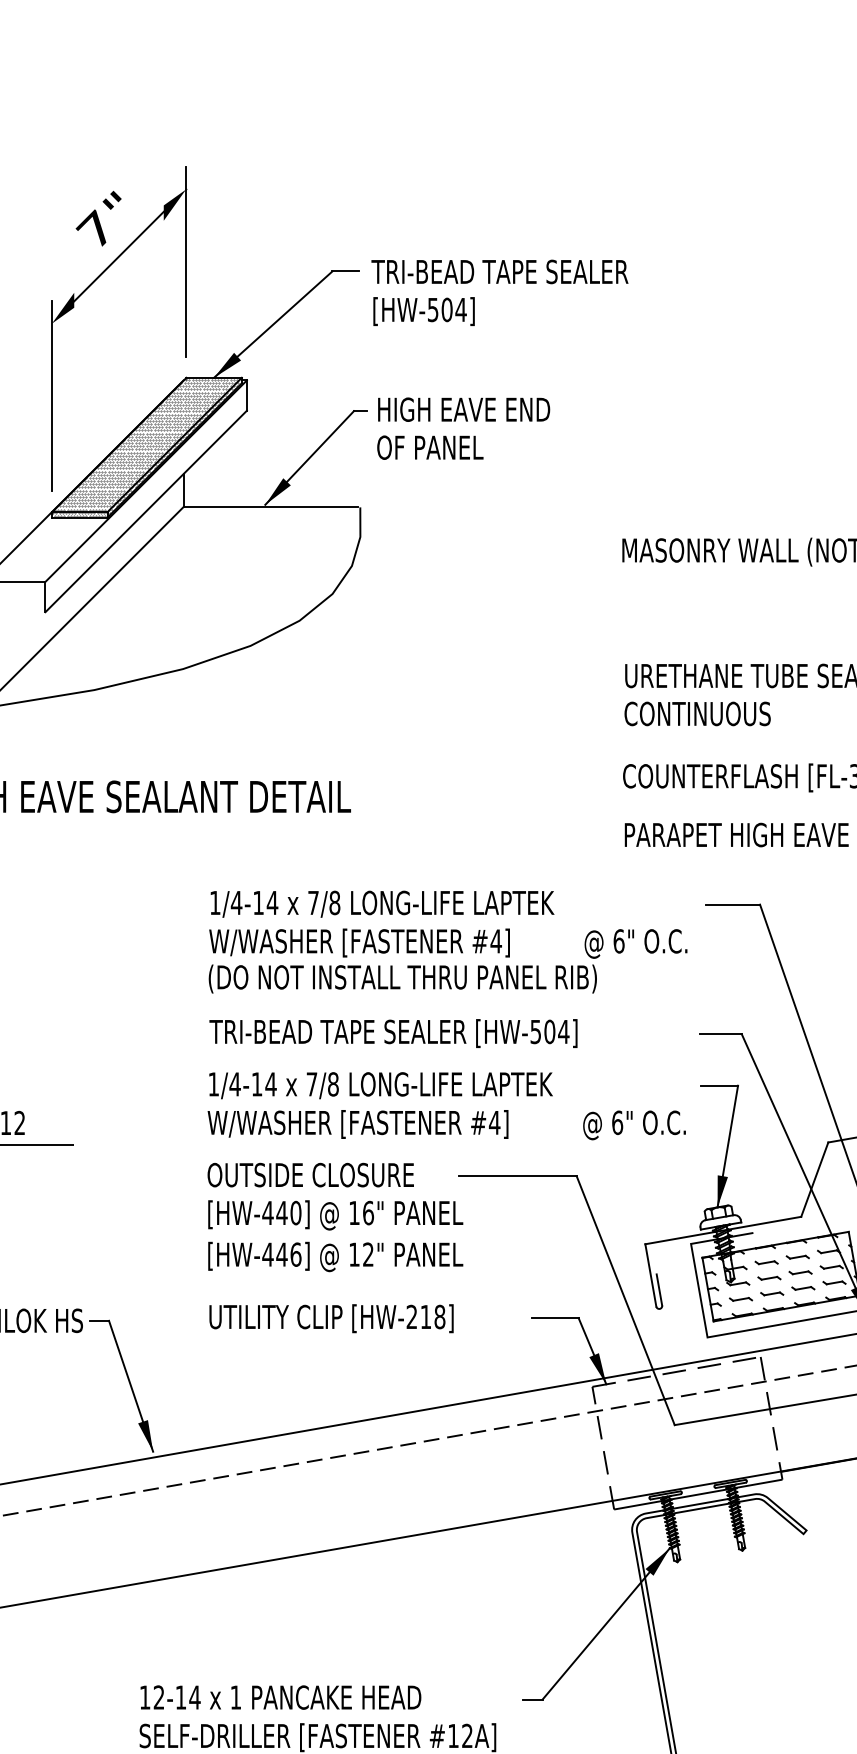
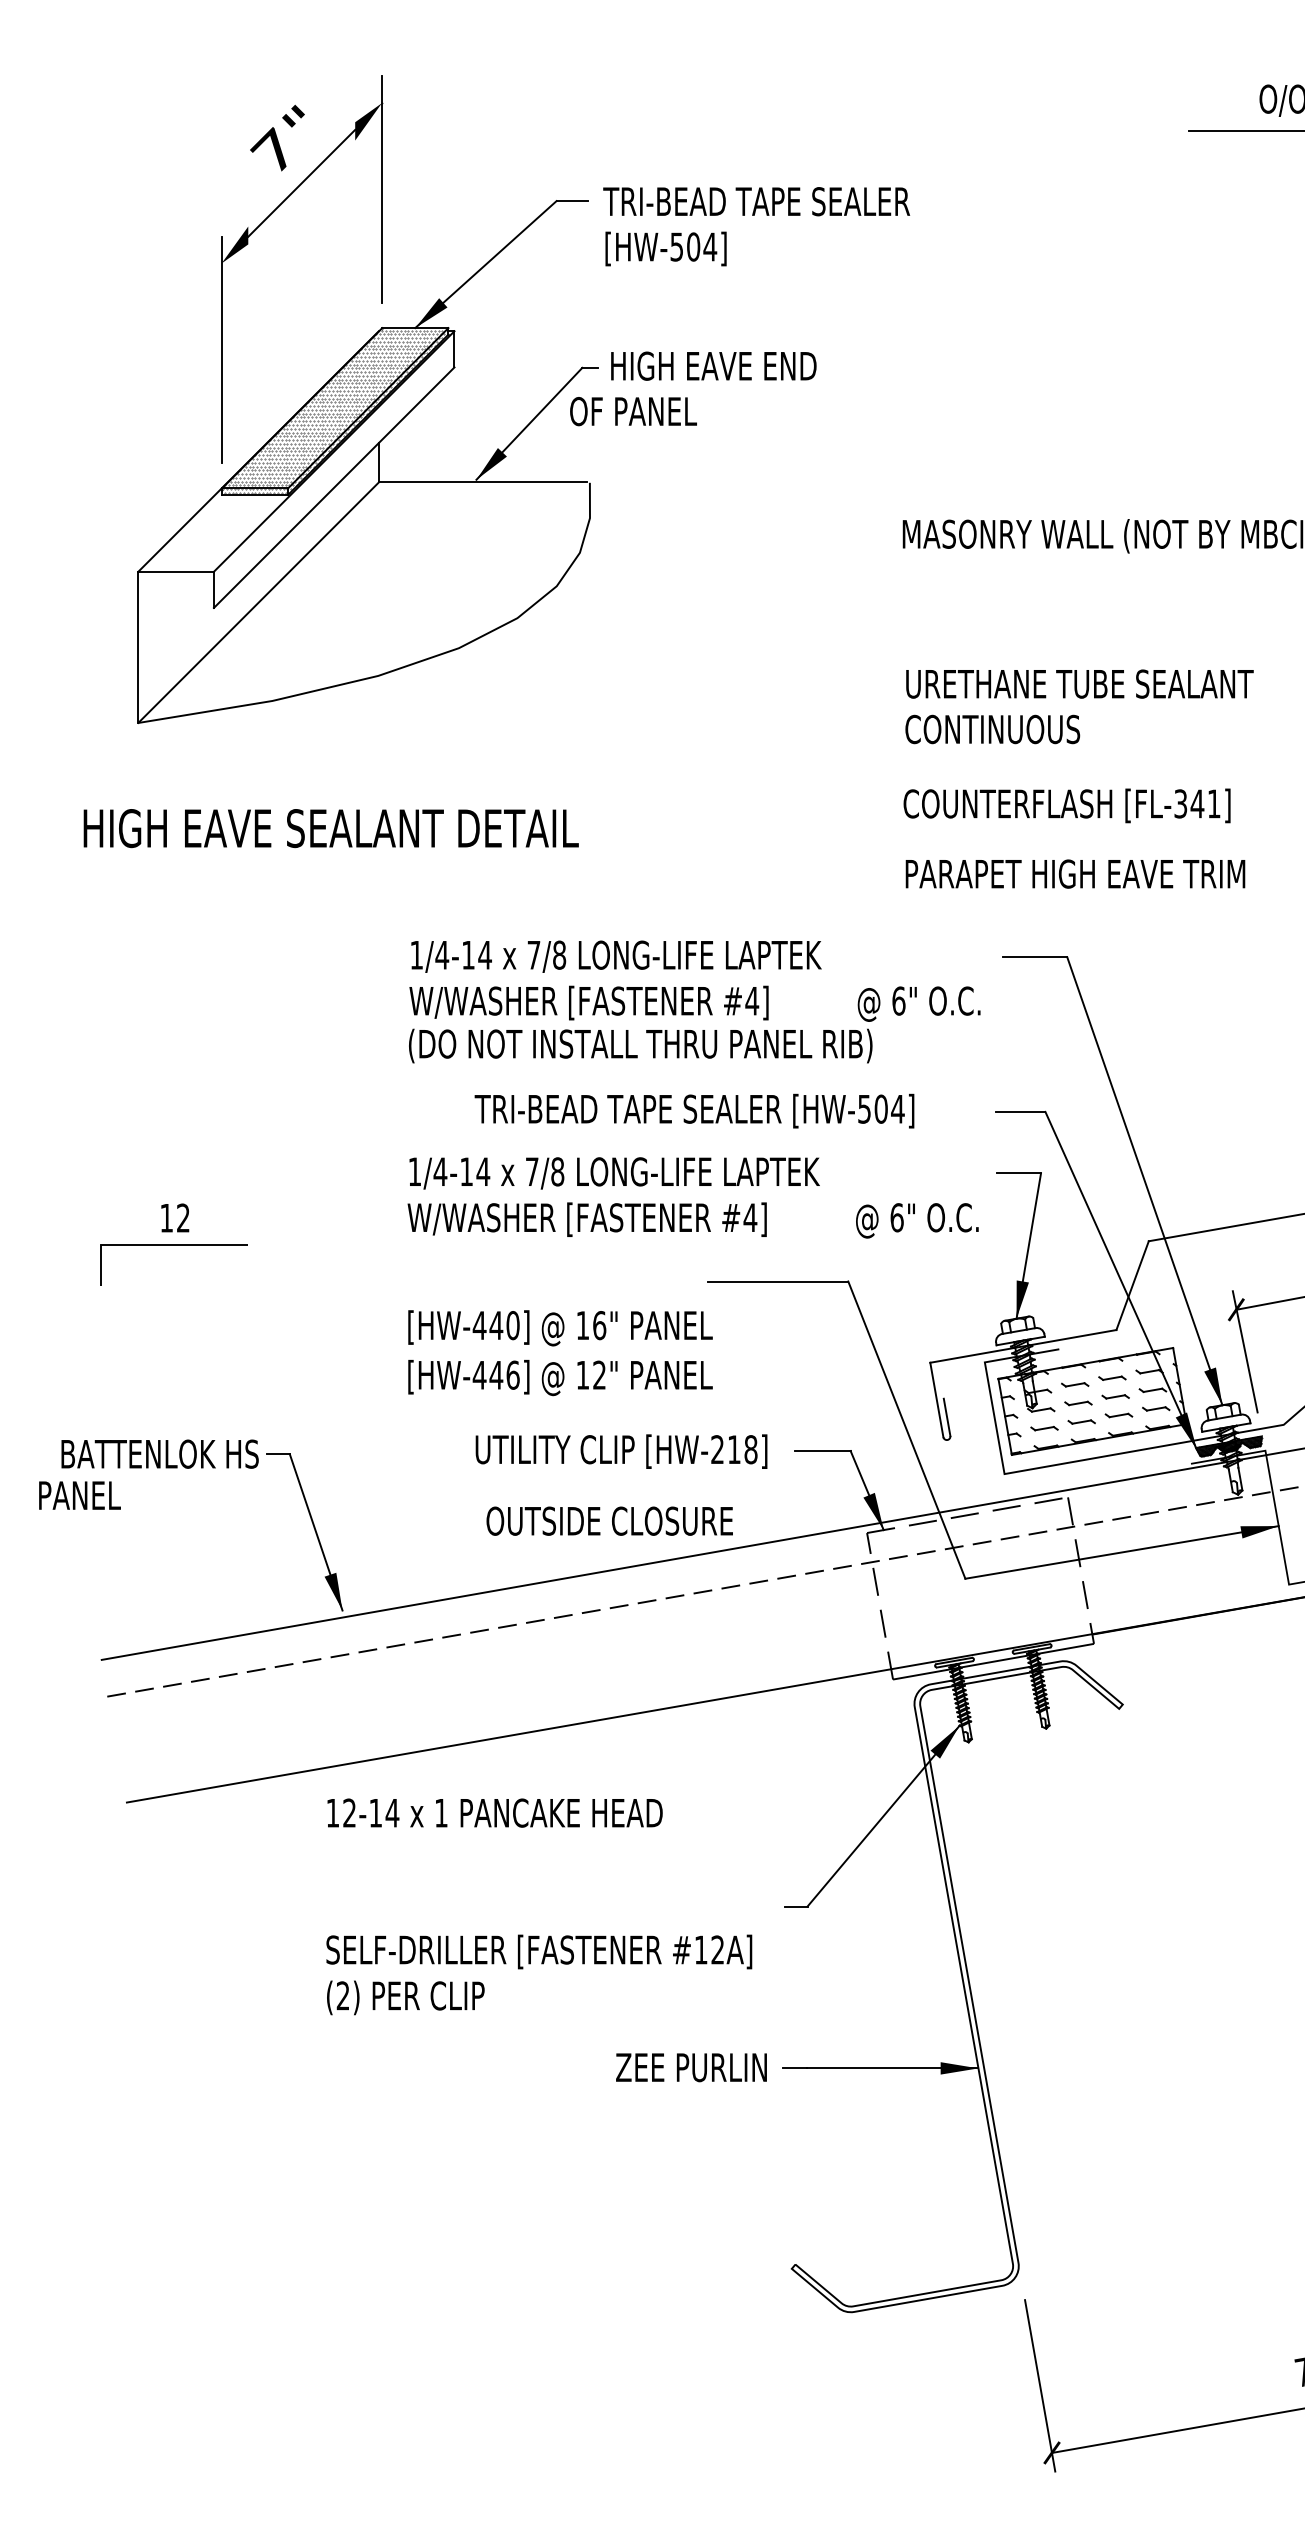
text: (430, 447) -> (633, 411), moved
text: (393, 1032) -> (694, 1110), moved
text: (310, 1174) -> (609, 1520), moved
text: (331, 1318) -> (621, 1451), moved
text: (280, 1697) -> (494, 1812), moved

